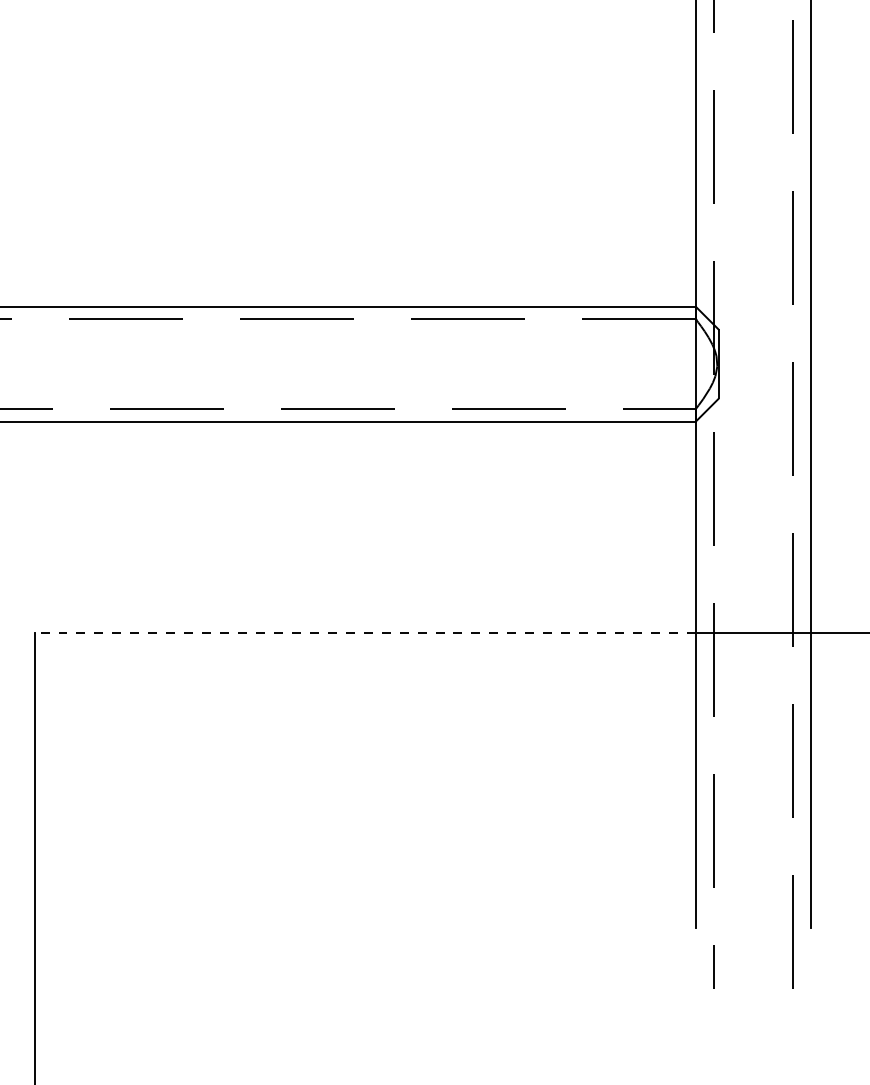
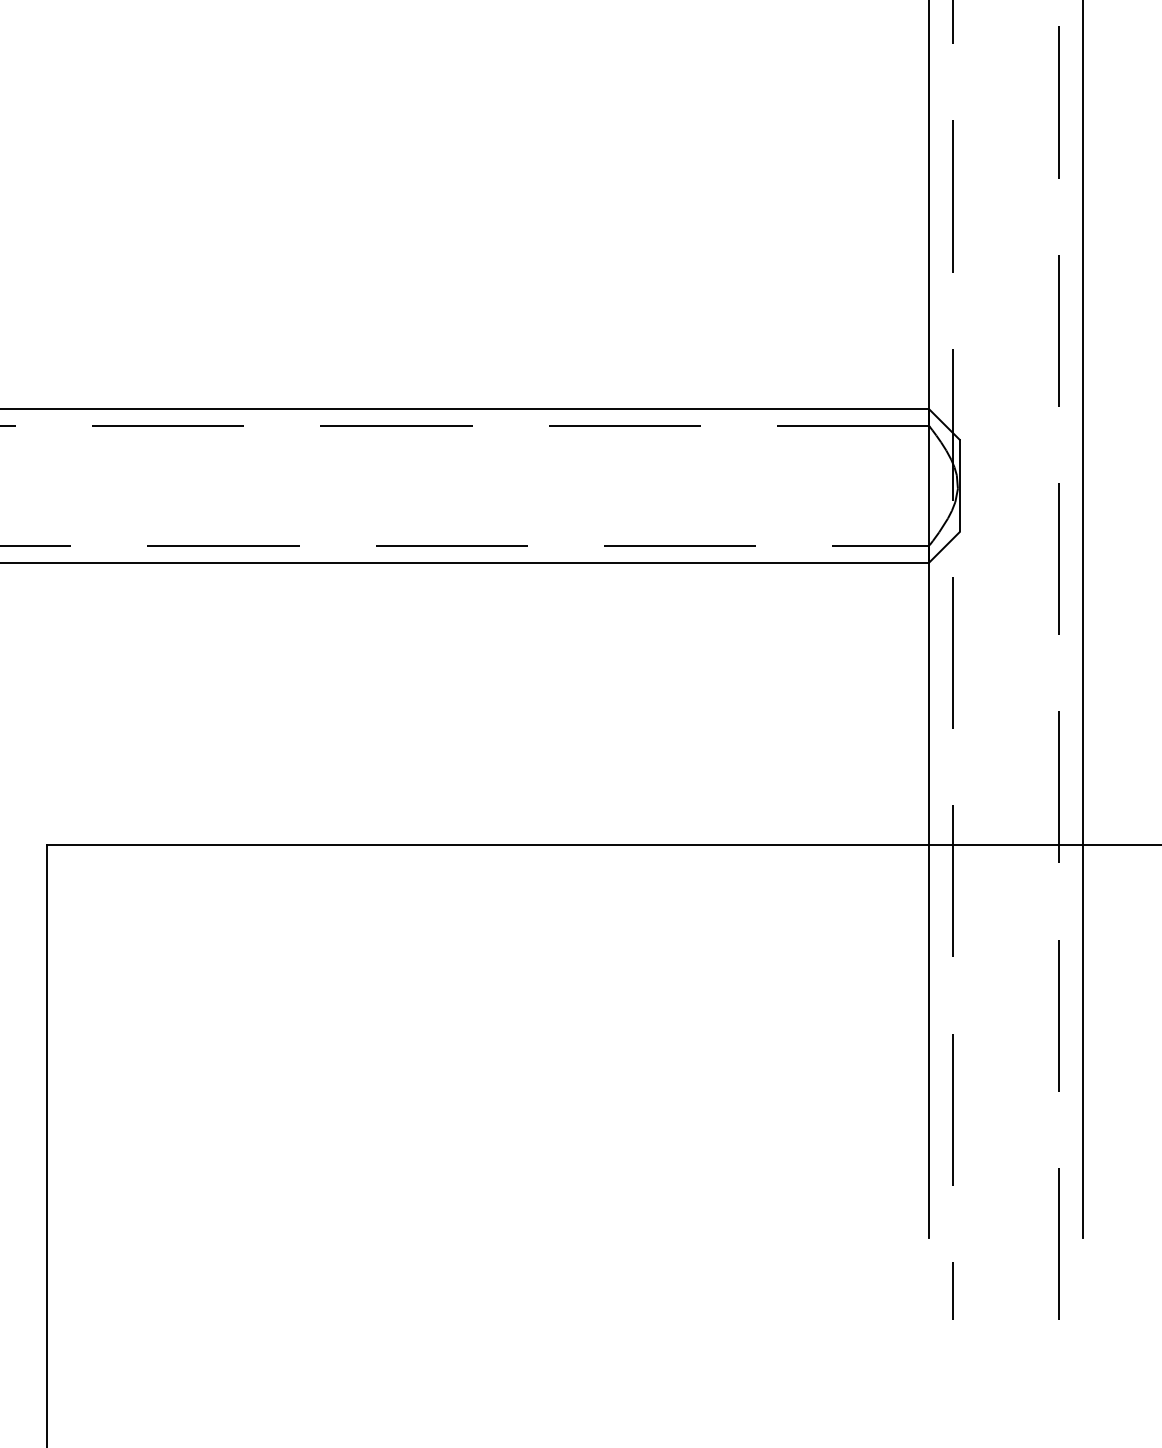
line: (365, 633) -> (488, 845), dashed -> solid

